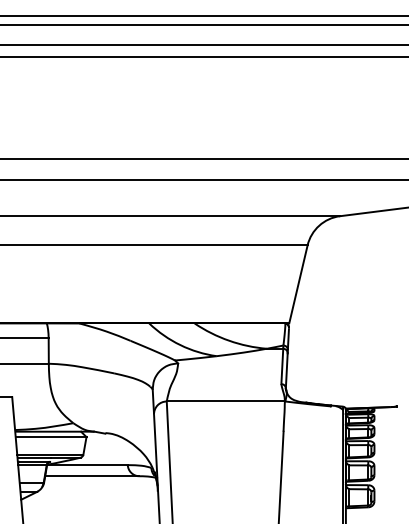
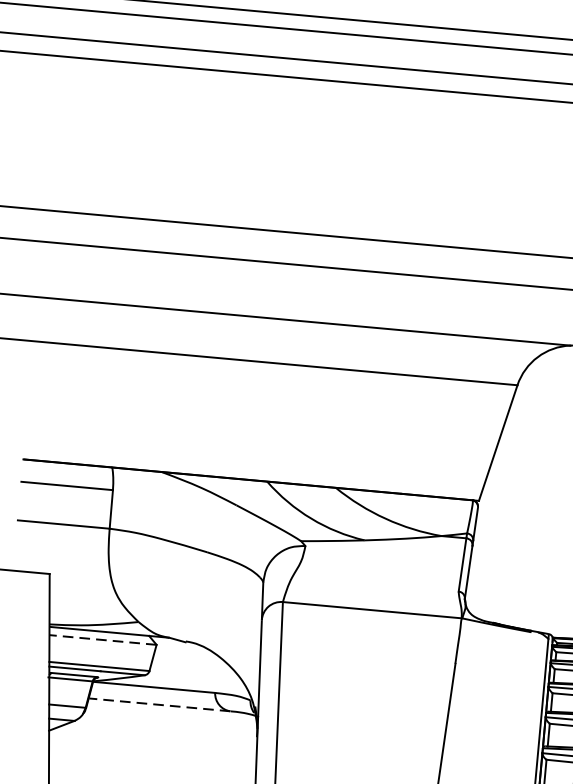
line: (50, 437) -> (102, 640), solid -> dashed
line: (92, 476) -> (160, 705), solid -> dashed

